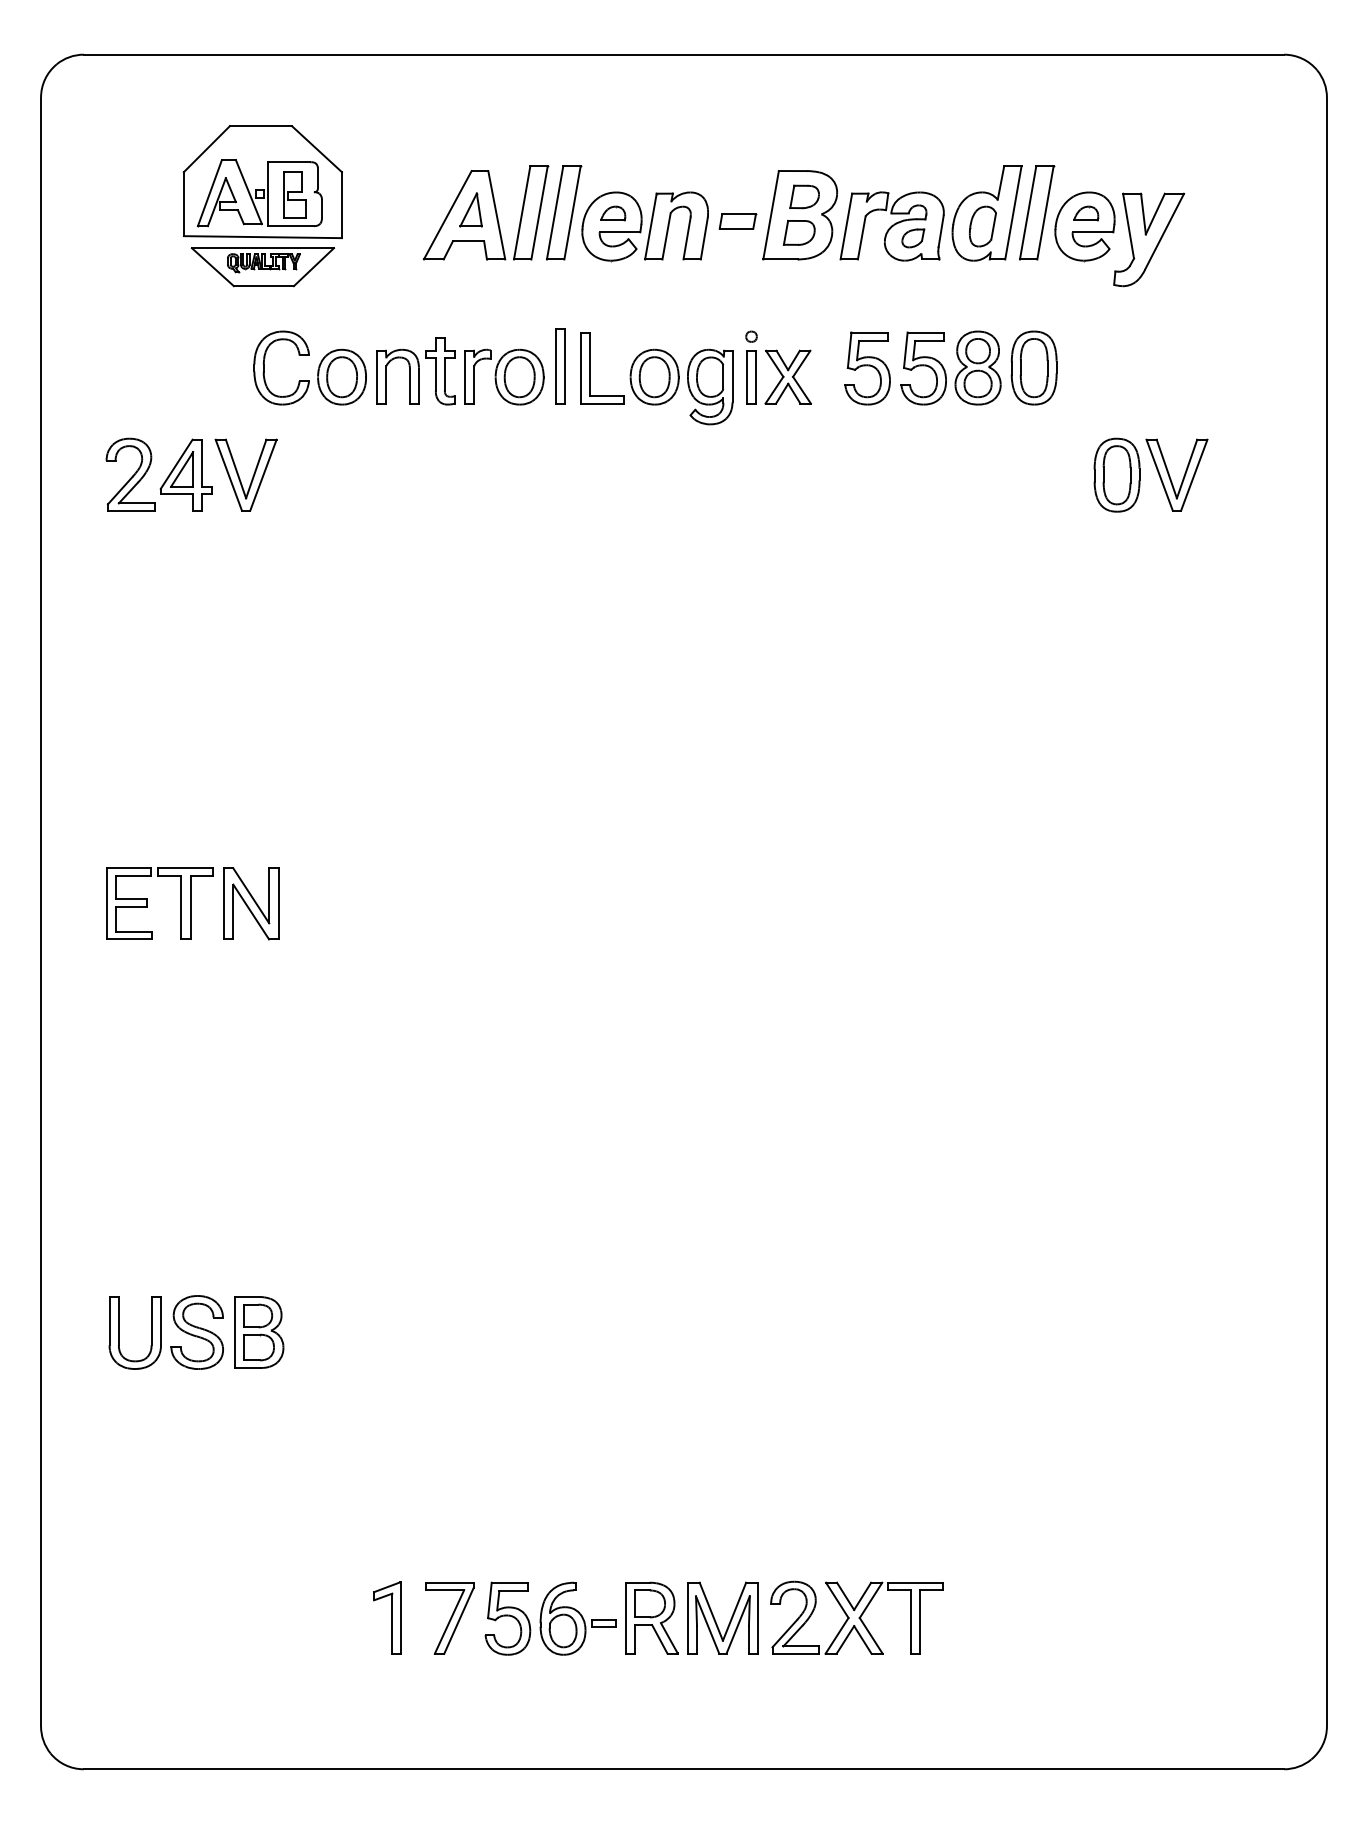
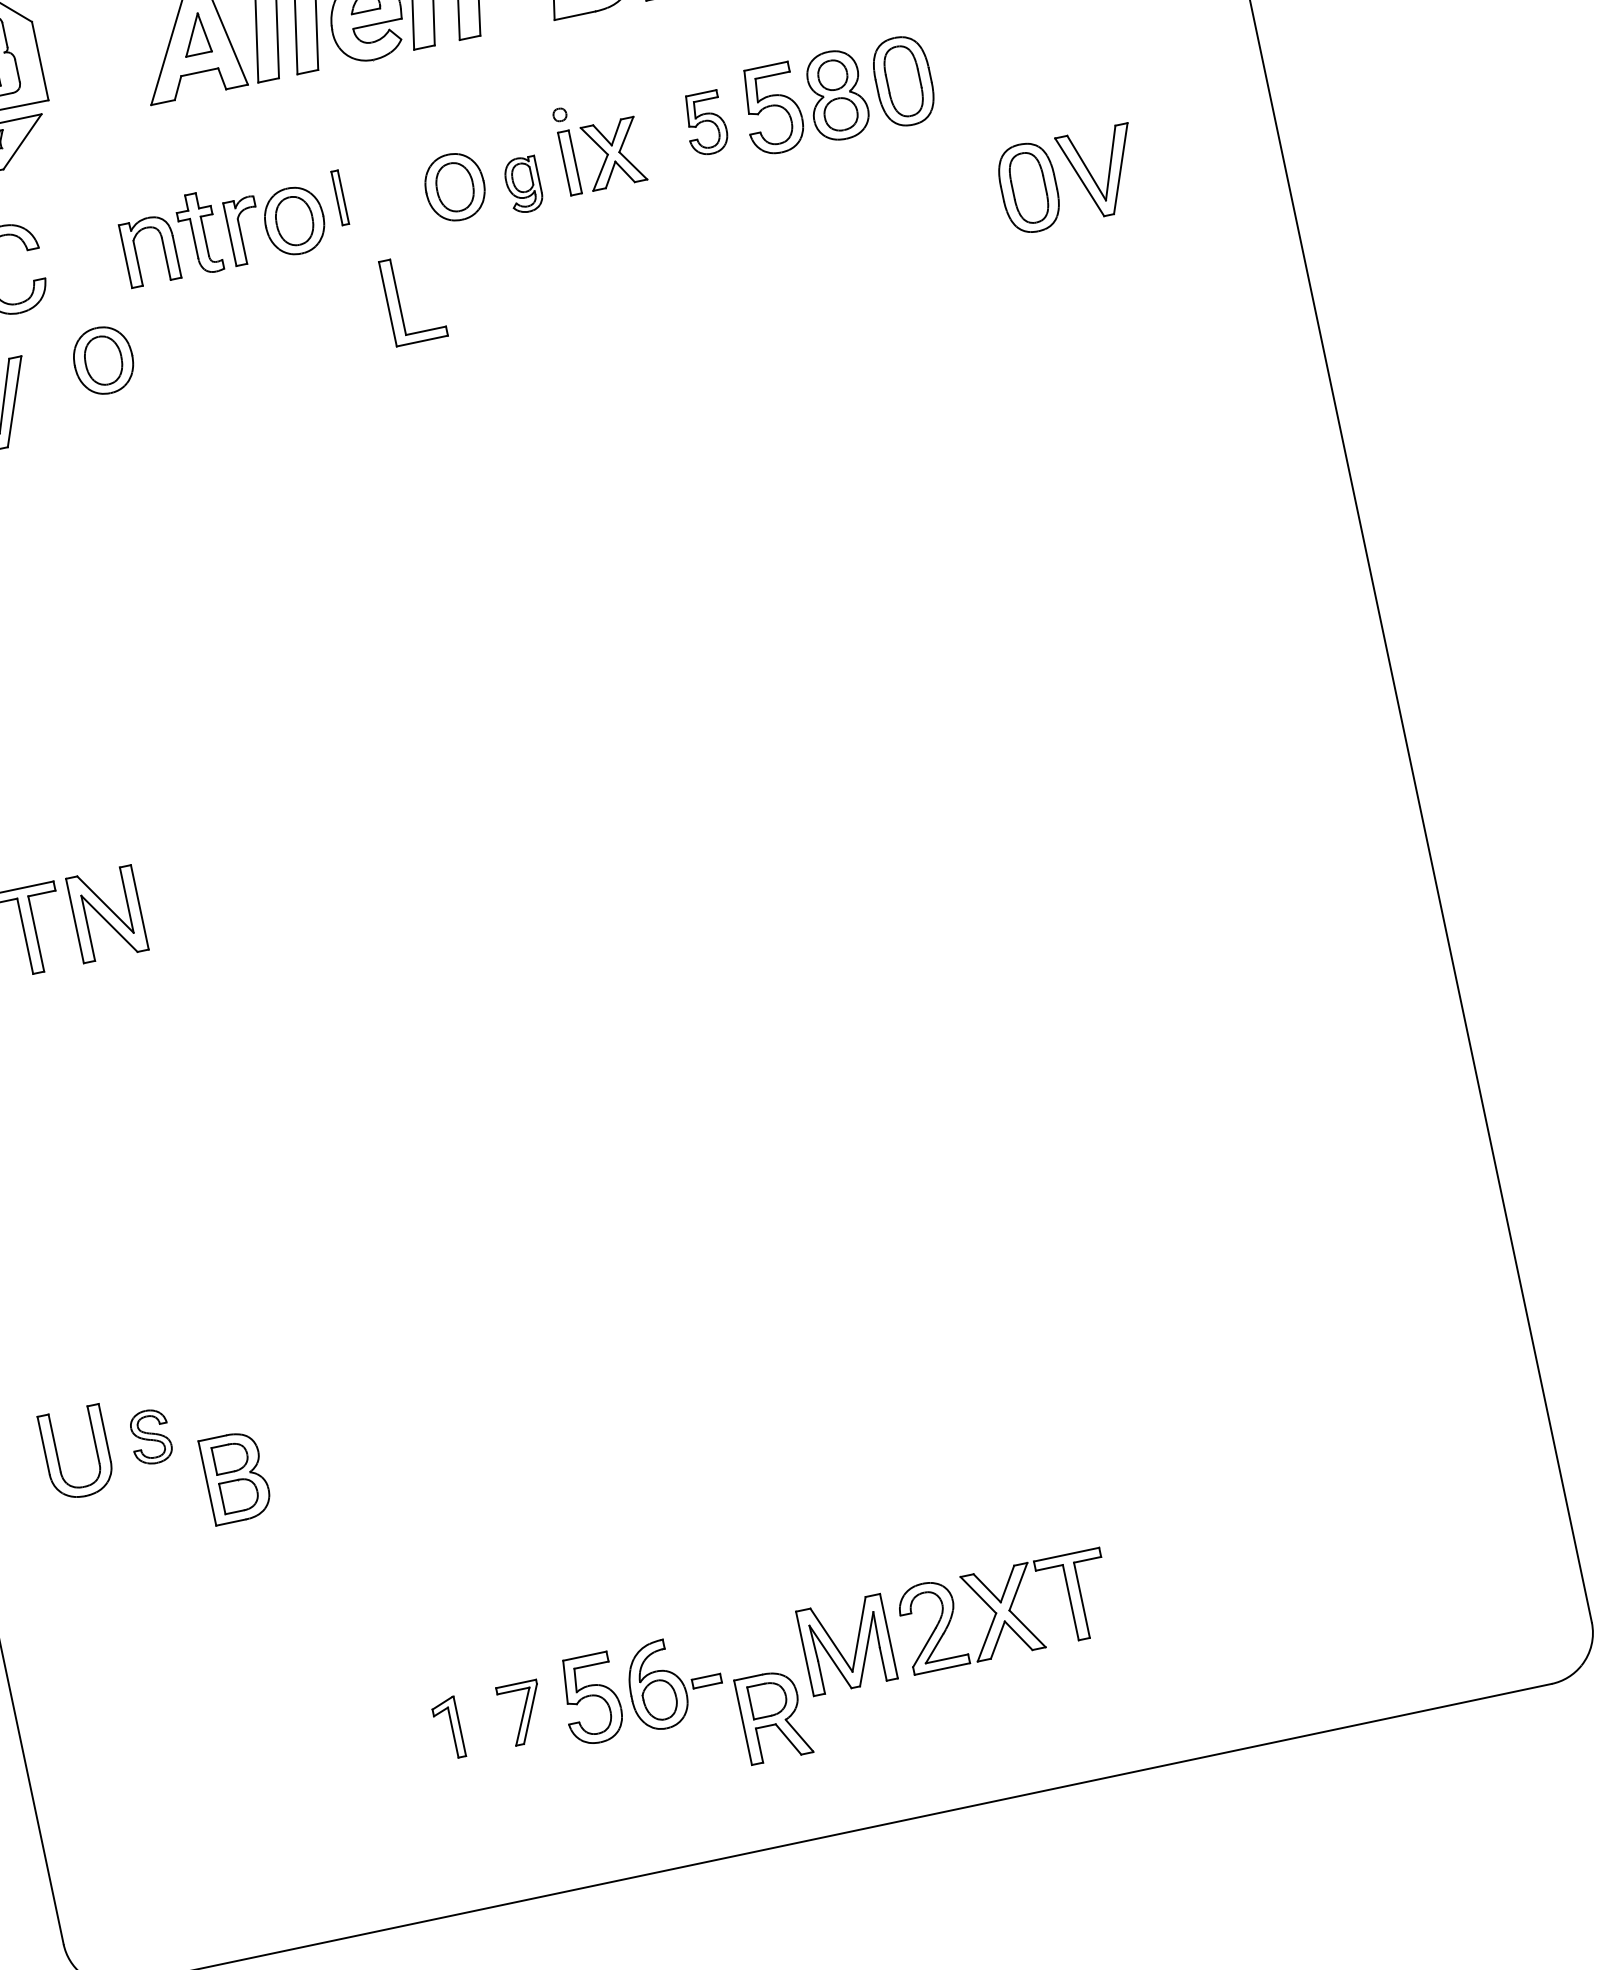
part: (560, 366) -> (340, 198), size x0.6
part: (590, 368) -> (399, 302), moved
part: (867, 368) -> (705, 123), size x0.7
part: (341, 376) -> (102, 359), moved
part: (710, 386) -> (523, 184), size x0.6
part: (196, 1332) -> (149, 1437), size x0.6
part: (259, 1332) -> (236, 1477), moved
part: (387, 1617) -> (448, 1728), size x0.7
part: (651, 1617) -> (773, 1715), moved
part: (449, 1618) -> (522, 1713), size x0.7

